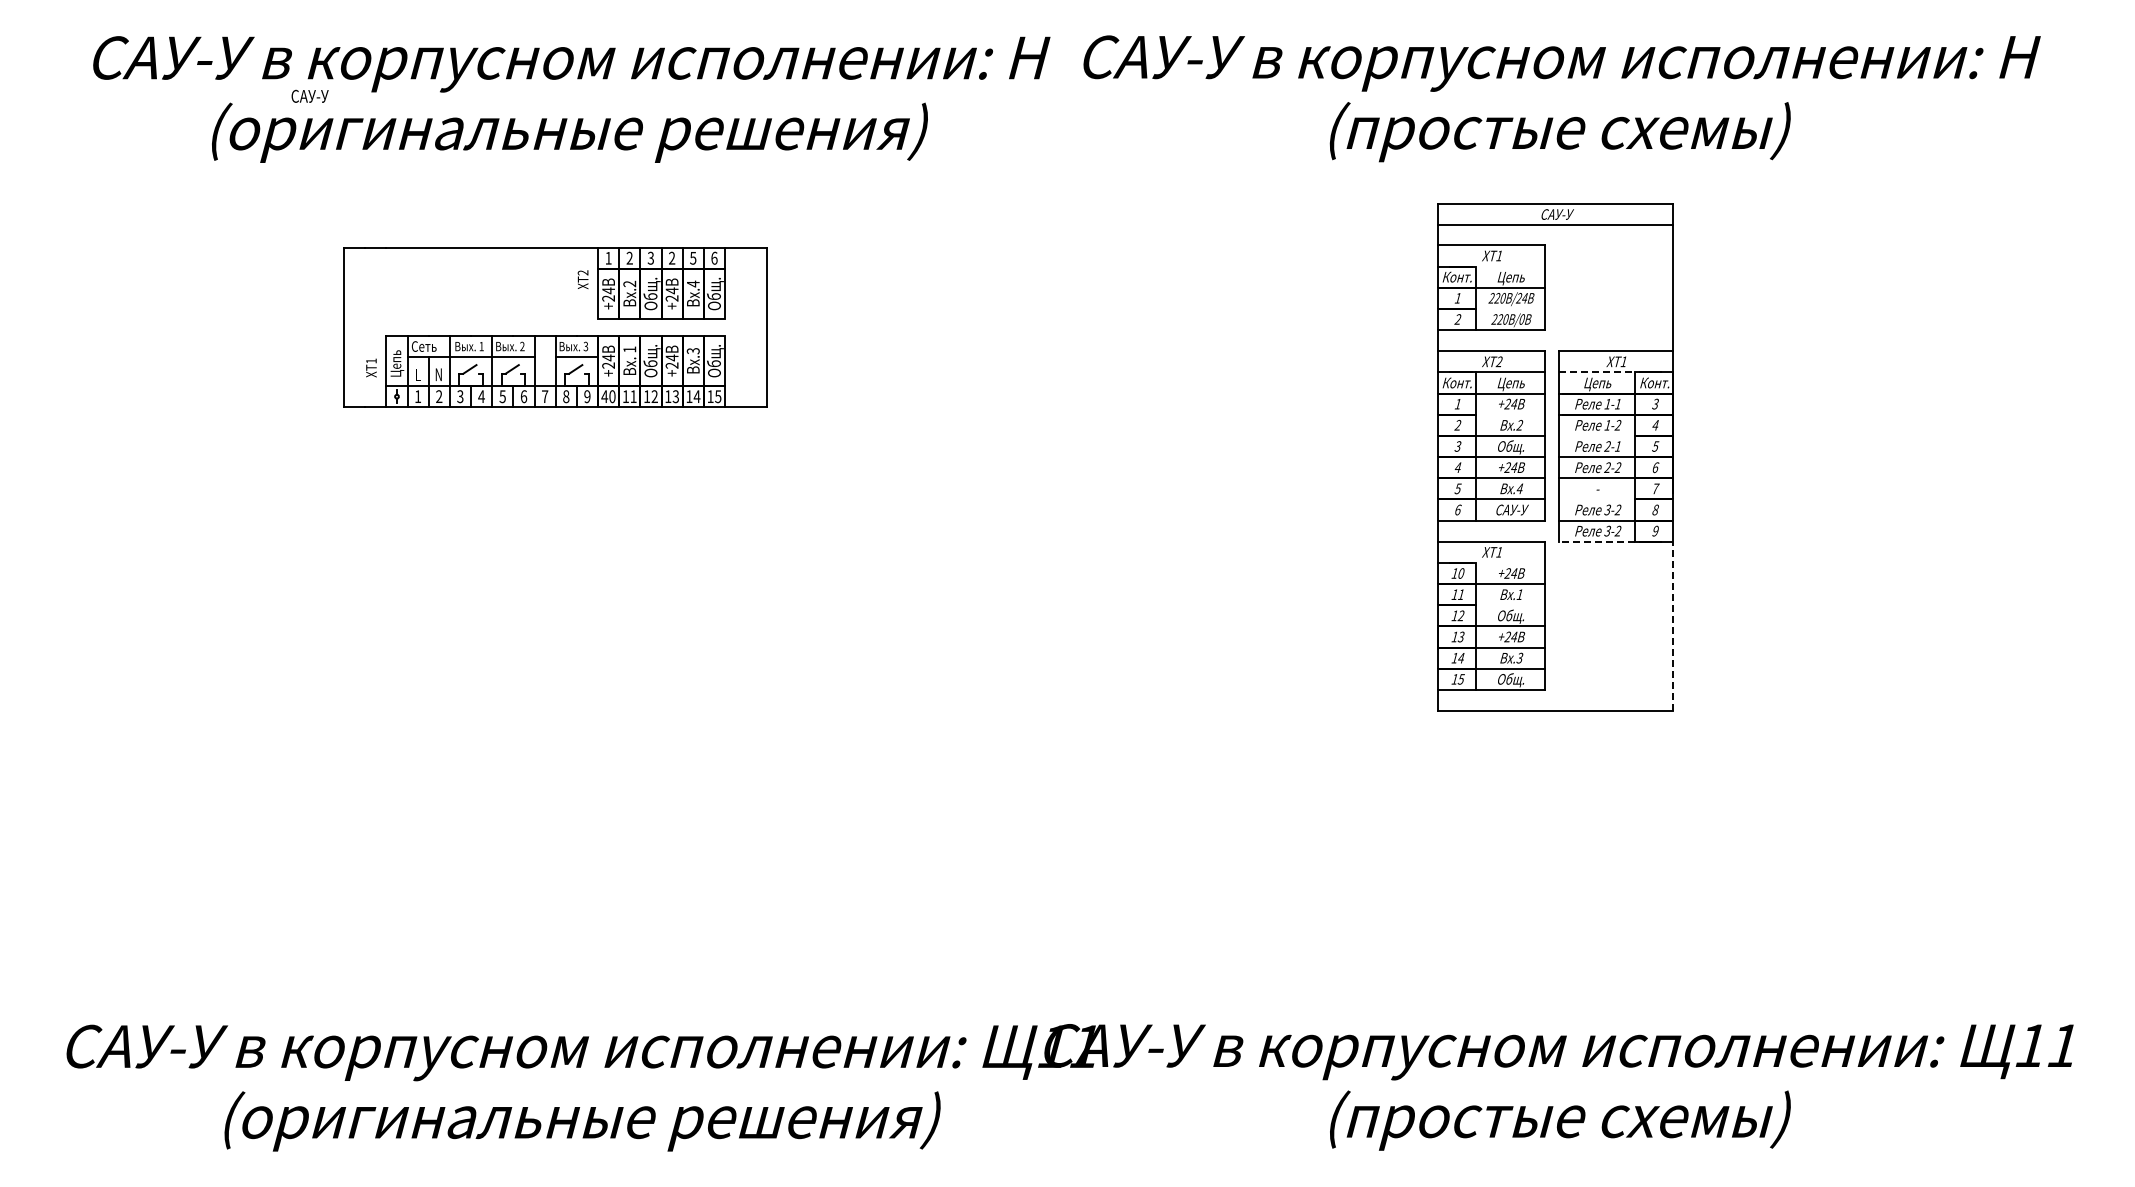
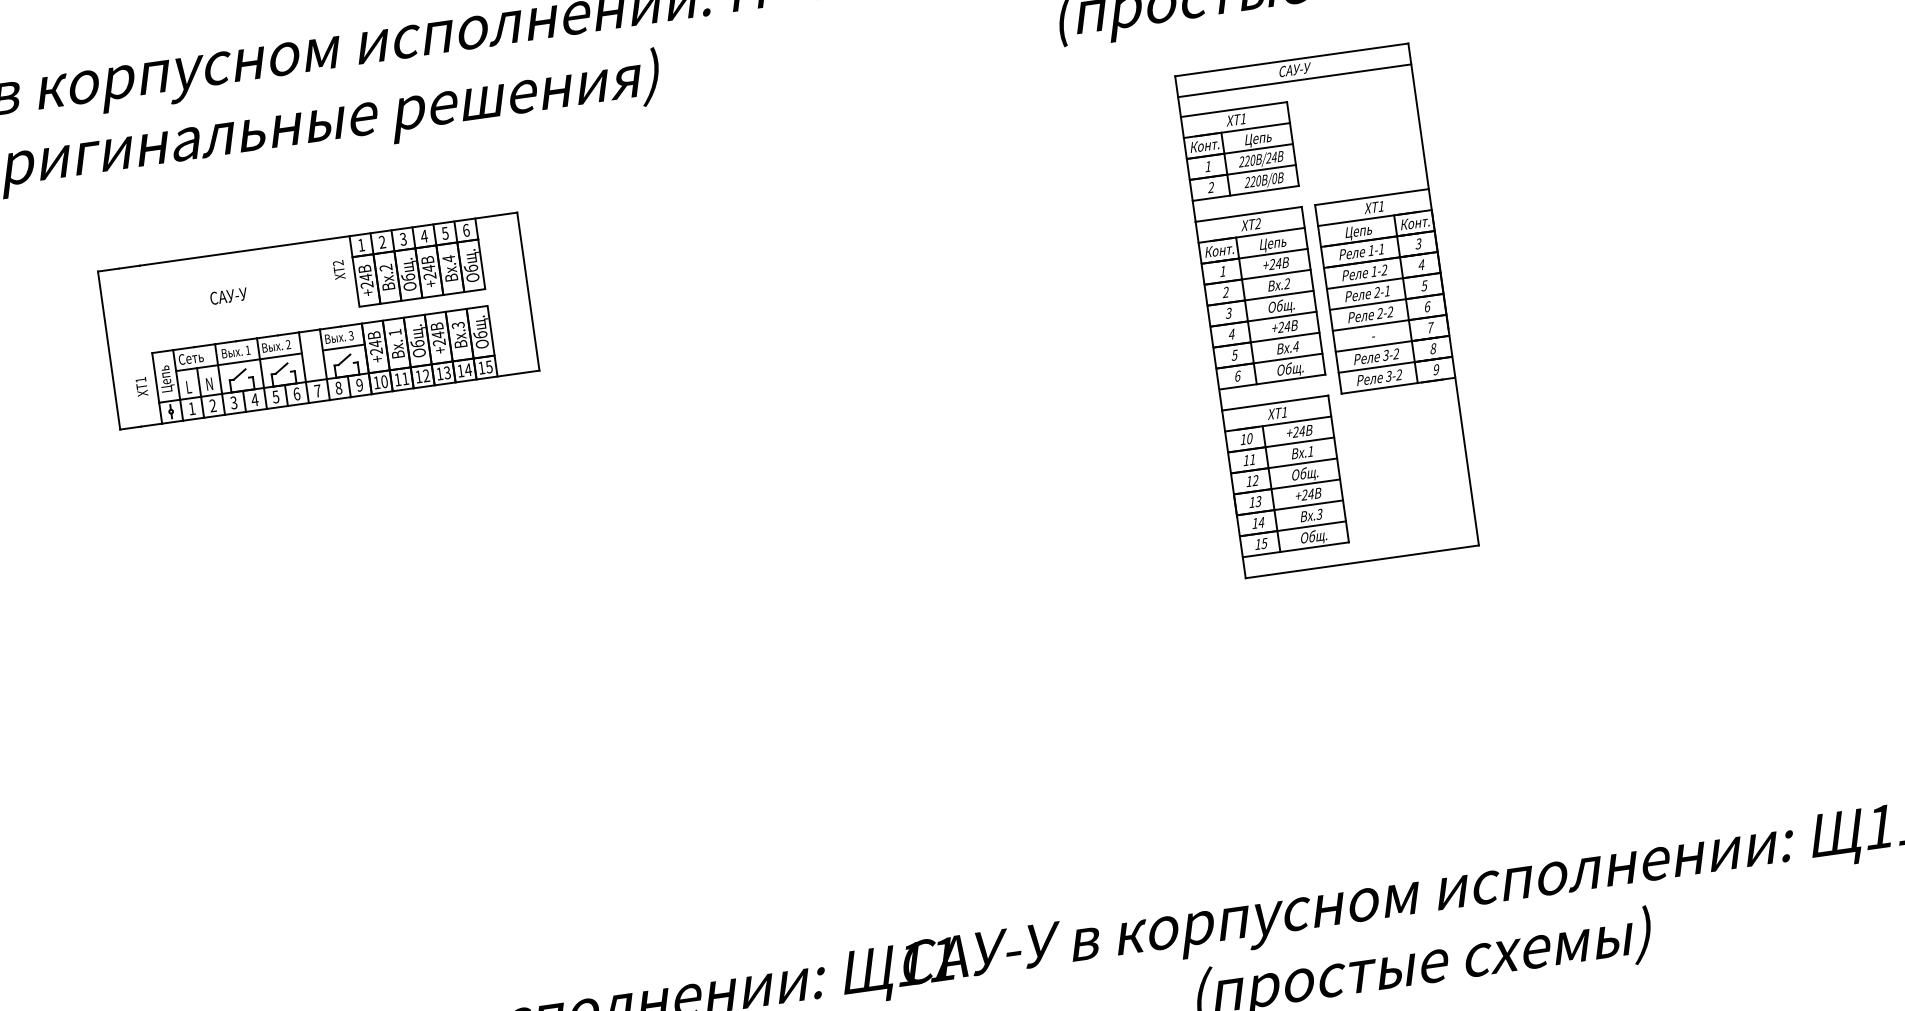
text: (309, 95) -> (228, 295), moved
text: (671, 257) -> (423, 235), 2 -> 4
line: (1510, 266) -> (1255, 127), added
line: (1510, 308) -> (1261, 169), added
line: (1597, 372) -> (1356, 220), dashed -> solid
text: (604, 396) -> (376, 382), 40 -> 10
line: (1510, 414) -> (1276, 274), added
line: (1596, 435) -> (1364, 283), added
line: (1596, 499) -> (1373, 346), added
text: (1512, 510) -> (1291, 369), САУ-У -> Общ.
line: (1596, 541) -> (1379, 388), dashed -> solid
line: (1510, 562) -> (1296, 420), added
line: (1510, 605) -> (1302, 463), added
line: (1673, 626) -> (1467, 461), dashed -> solid

